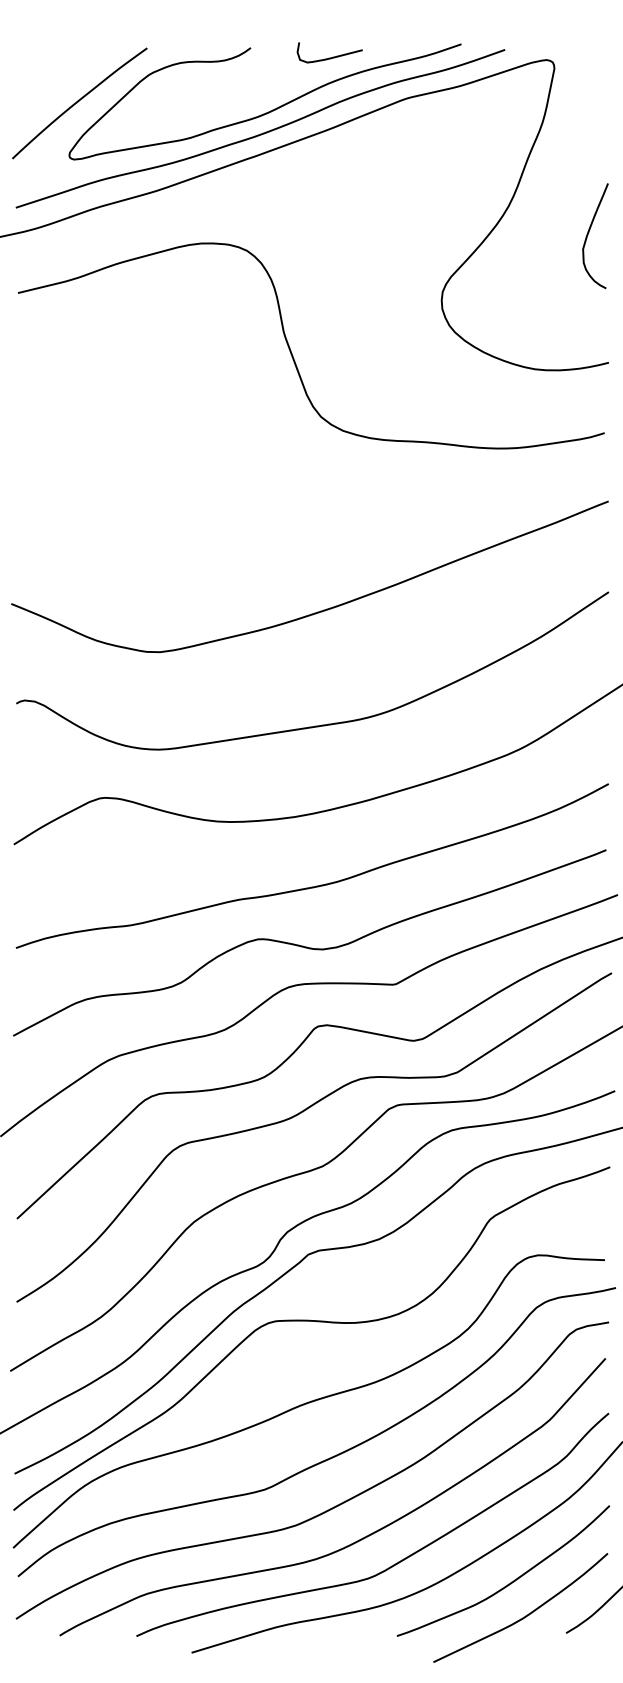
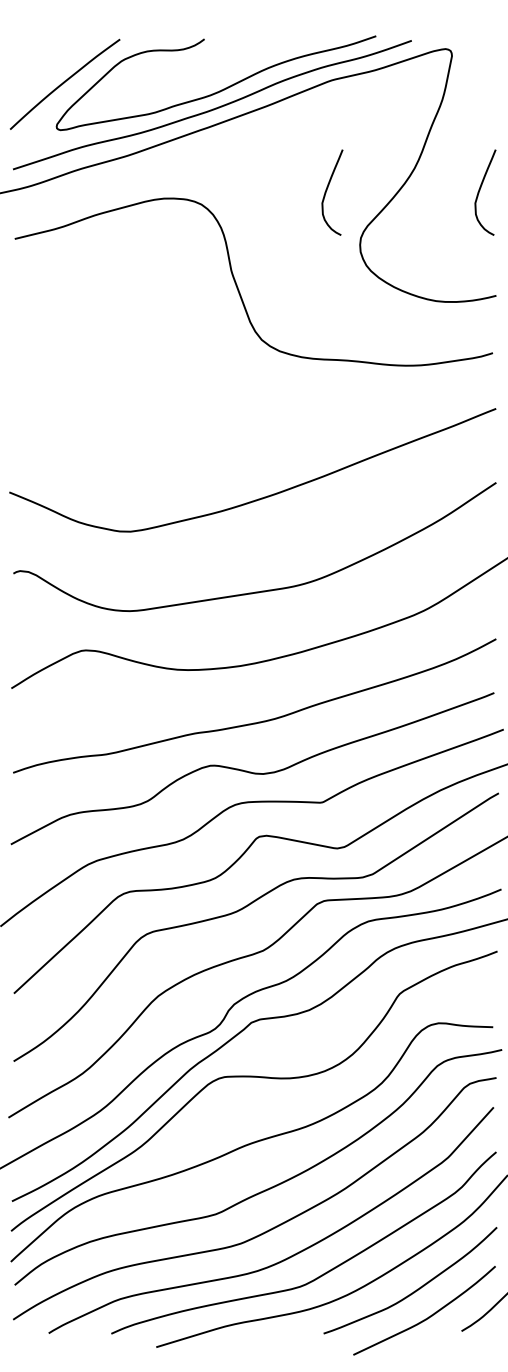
curve: (330, 56) -> (269, 46), removed
curve: (401, 233) -> (327, 190), added

